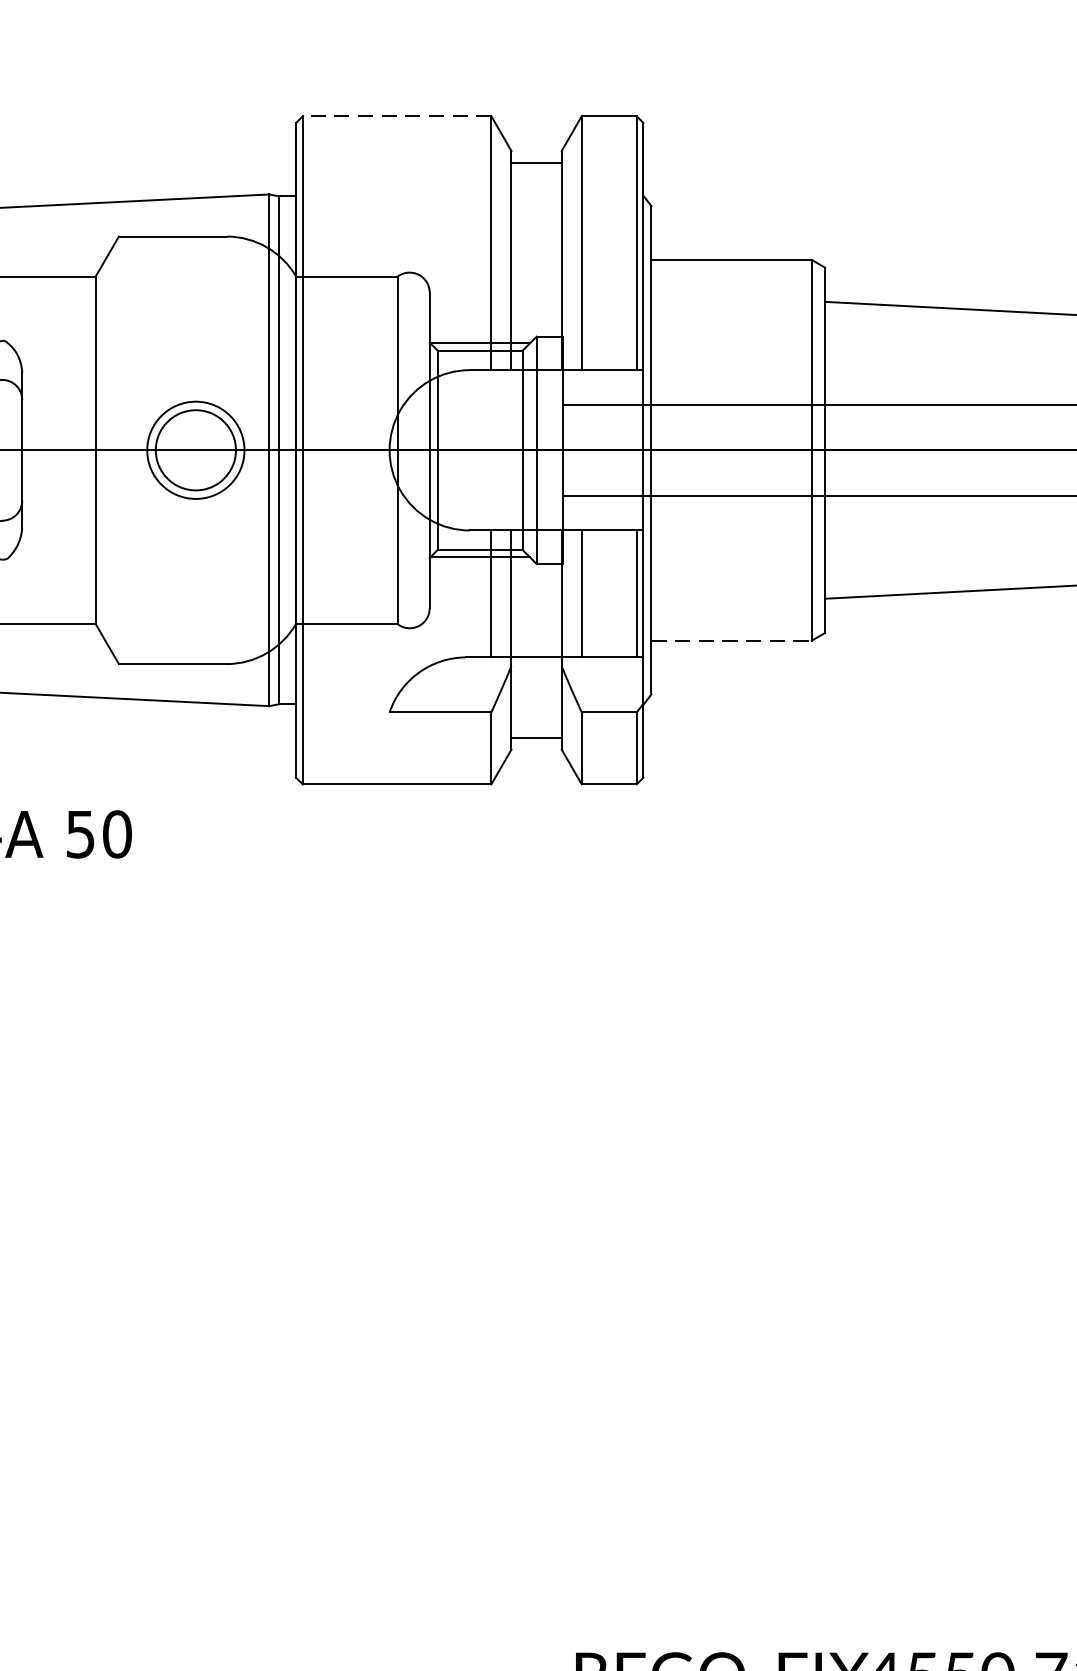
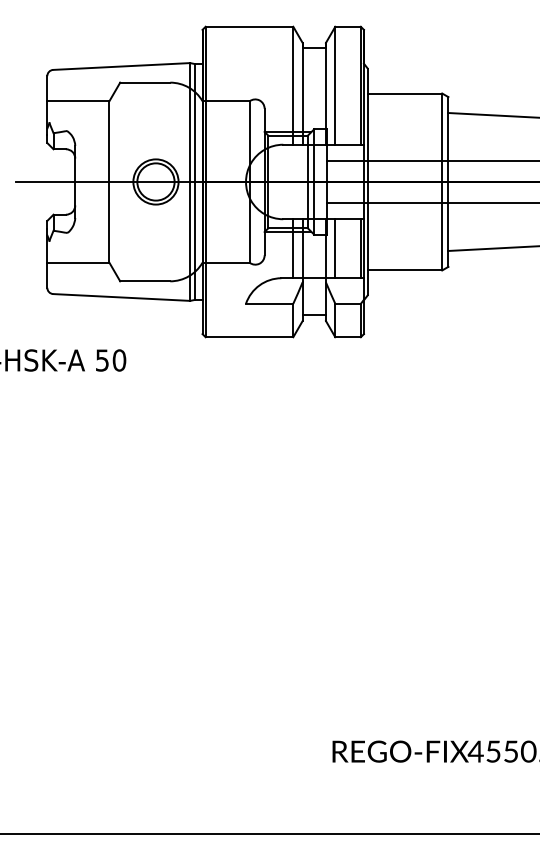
line: (397, 115) -> (249, 26), dashed -> solid
line: (732, 640) -> (405, 270), dashed -> solid

